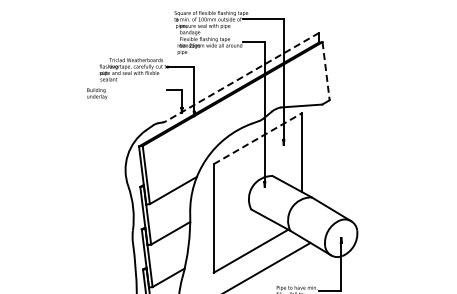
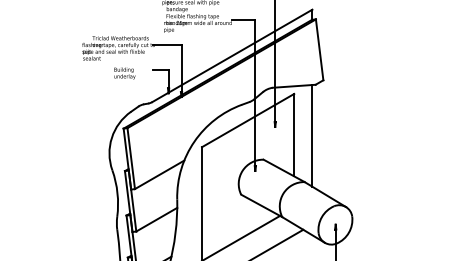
line: (326, 71) -> (320, 50), dashed -> solid
line: (242, 77) -> (232, 56), dashed -> solid
text: (97, 93) -> (125, 73), moved
line: (257, 138) -> (247, 120), dashed -> solid
line: (319, 152) -> (312, 135), added

